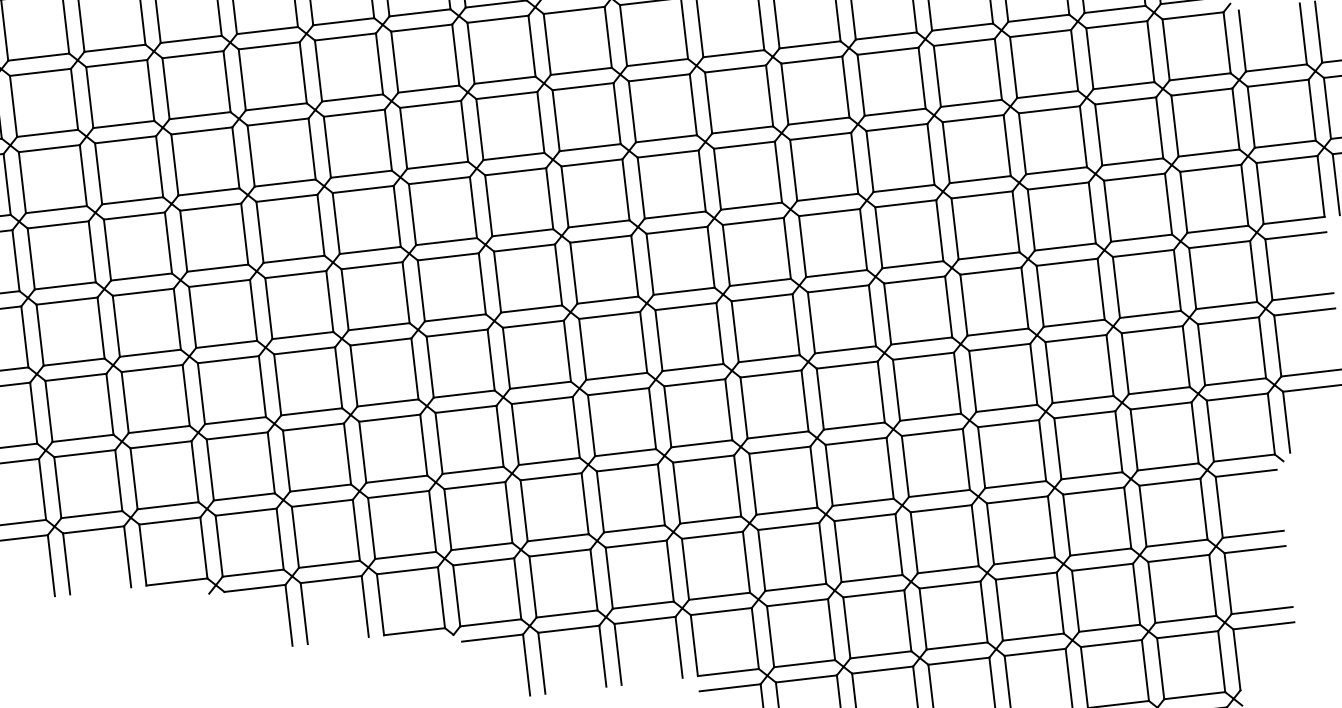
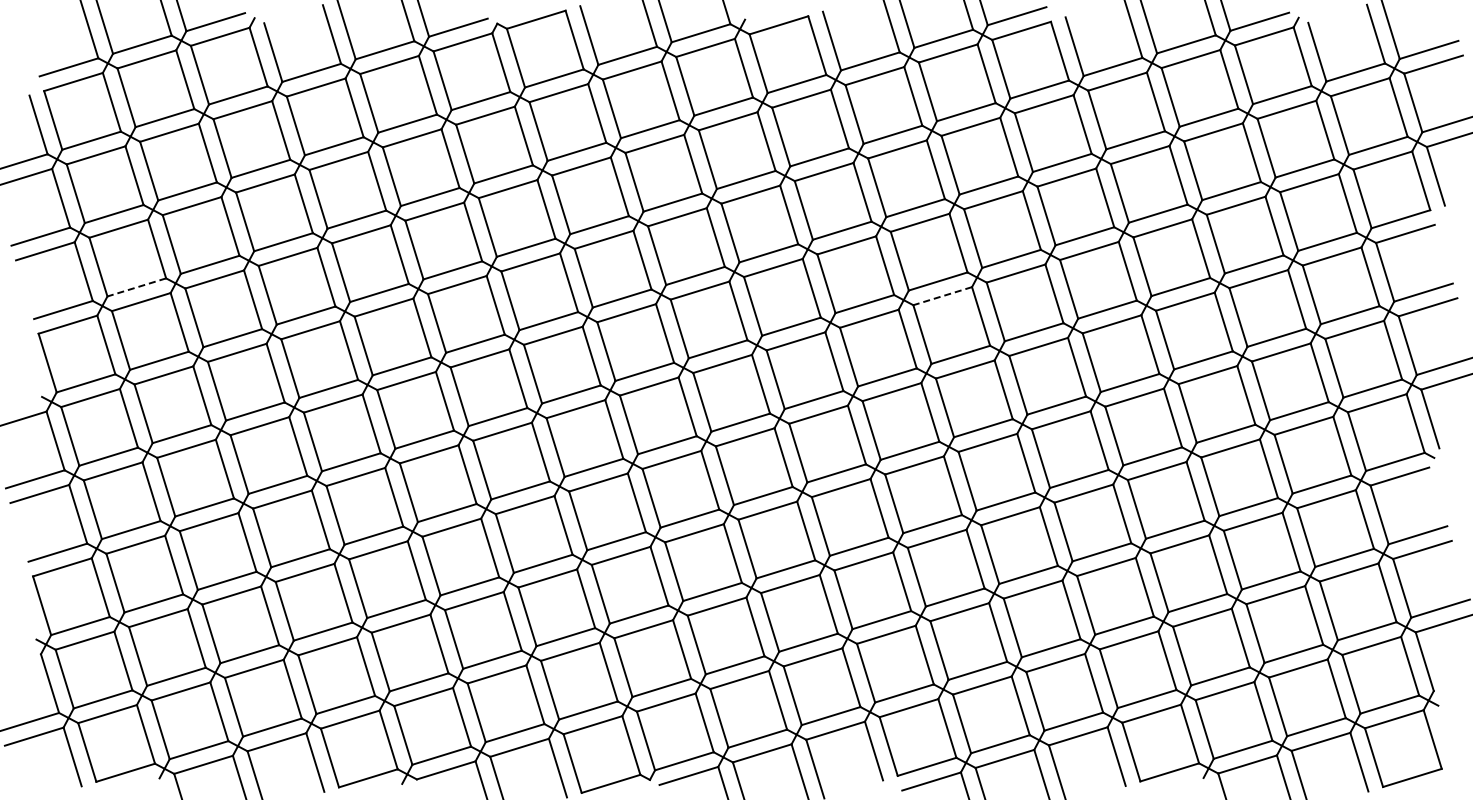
line: (38, 57) -> (136, 287), solid -> dashed
line: (829, 212) -> (942, 296), solid -> dashed

